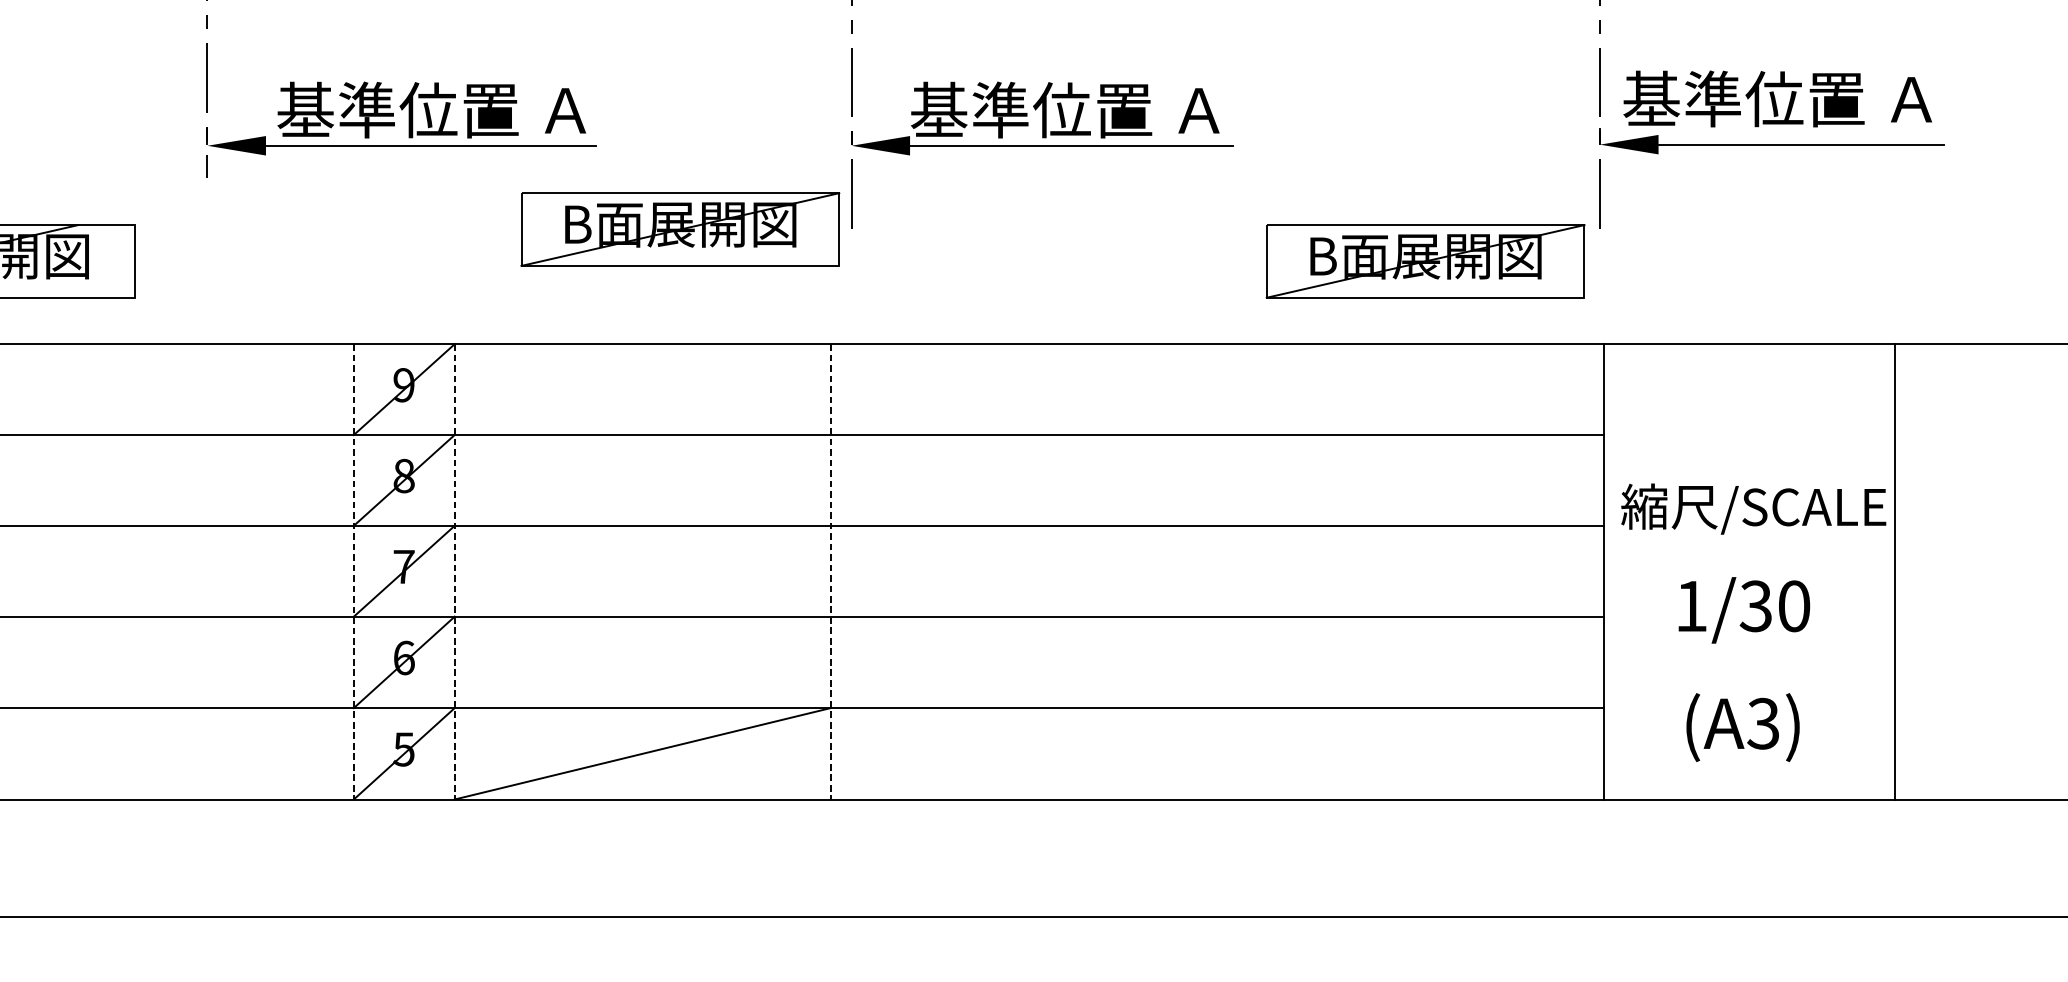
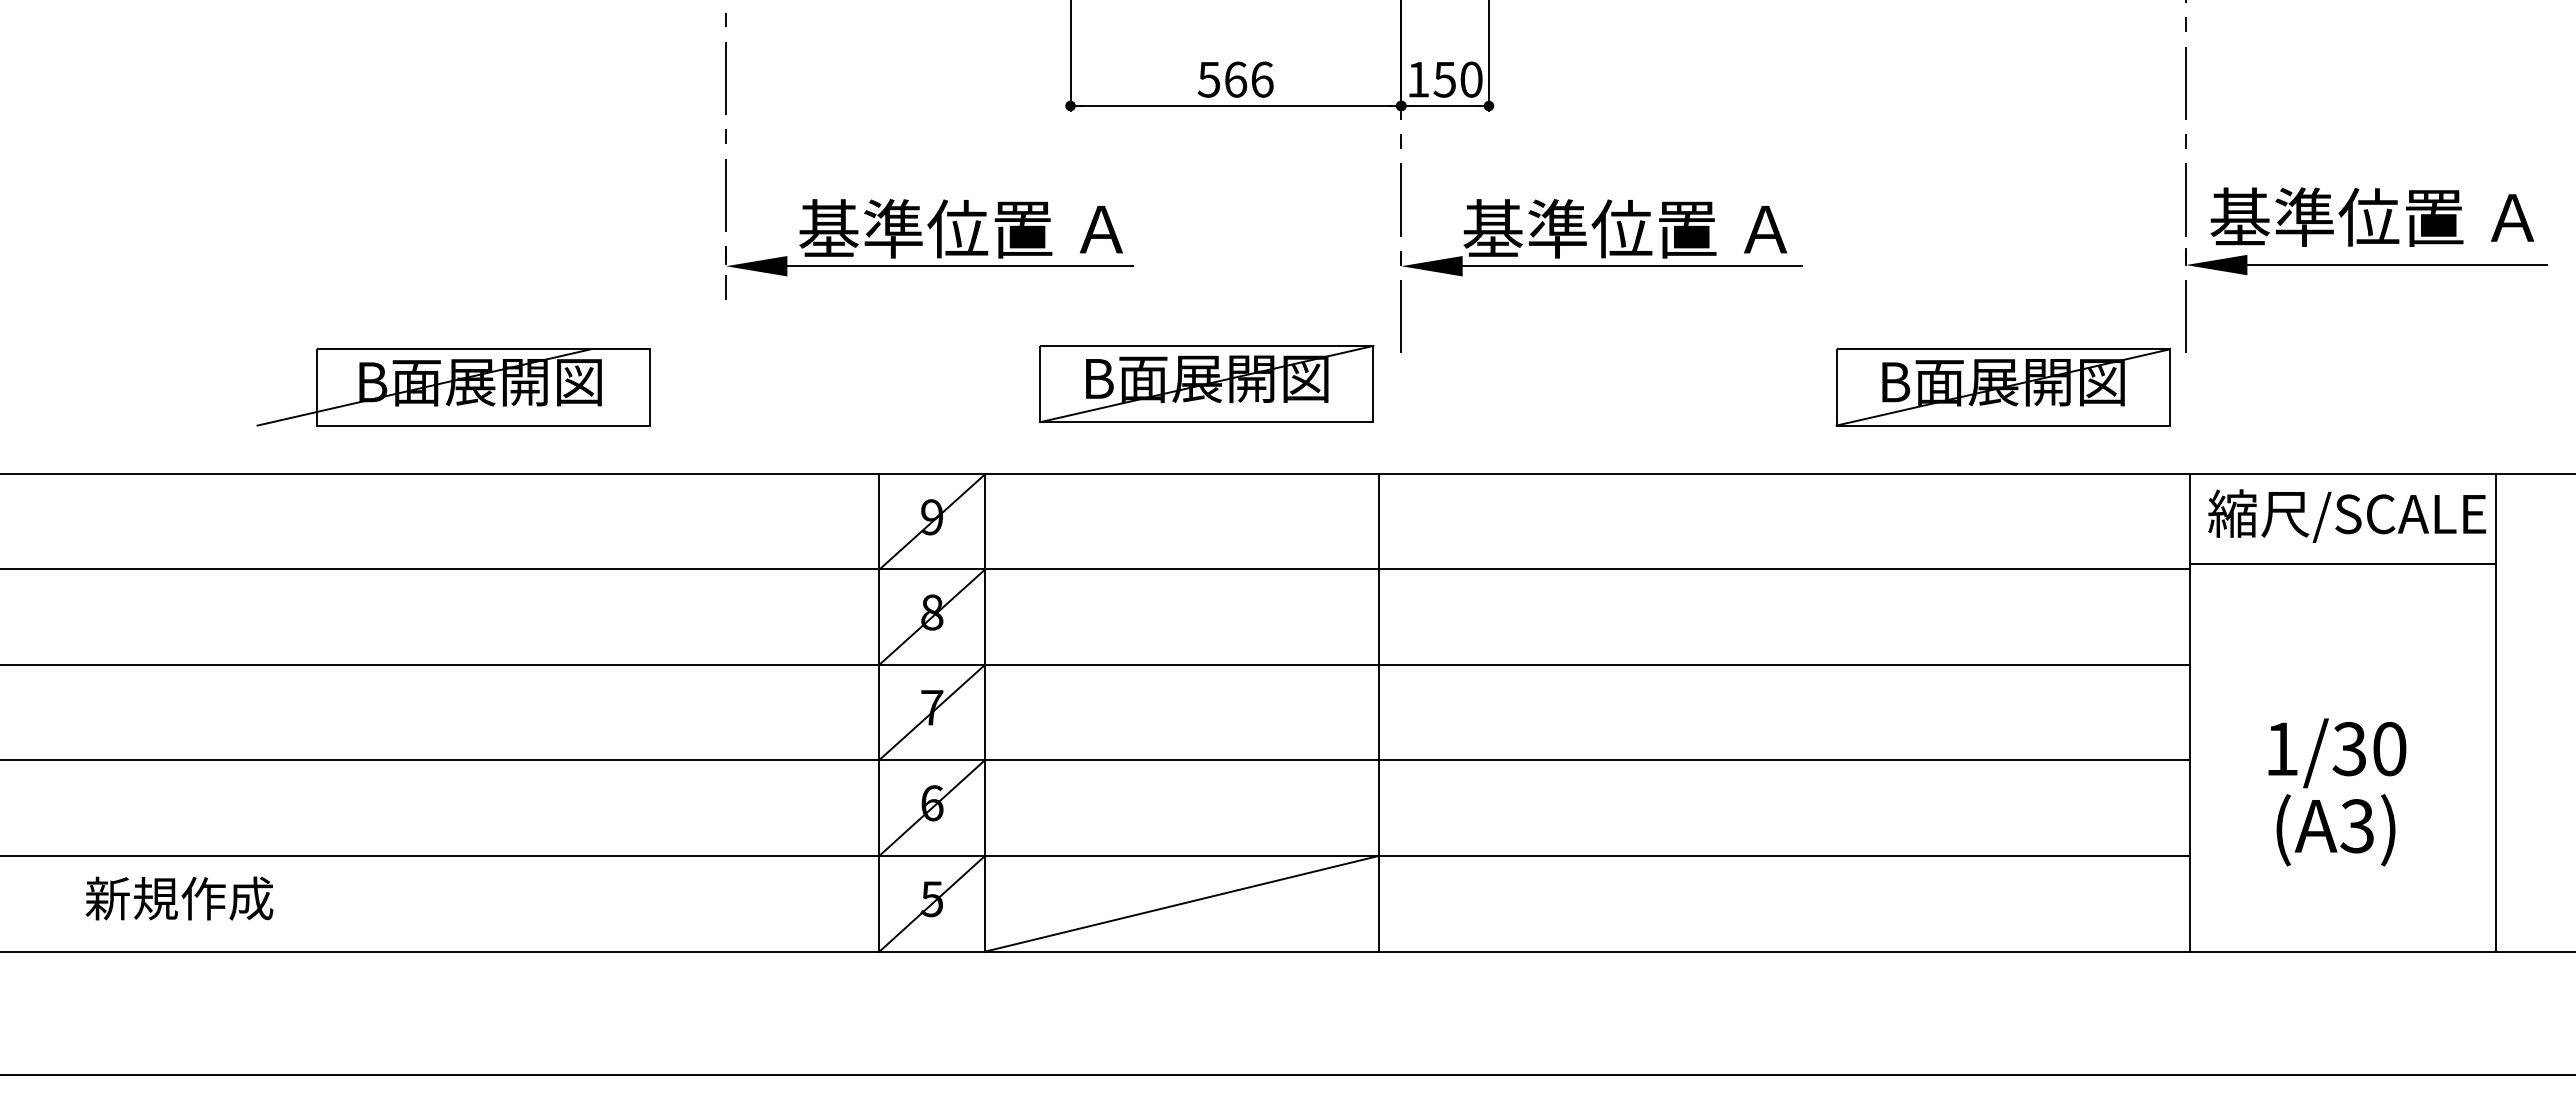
part: (680, 229) -> (1206, 384), moved
line: (1749, 430) -> (2342, 564), added
text: (1754, 508) -> (2347, 515), moved
line: (353, 571) -> (879, 712), dashed -> solid
line: (454, 571) -> (985, 712), dashed -> solid
line: (830, 571) -> (1379, 712), dashed -> solid
text: (1742, 727) -> (2335, 830), moved

